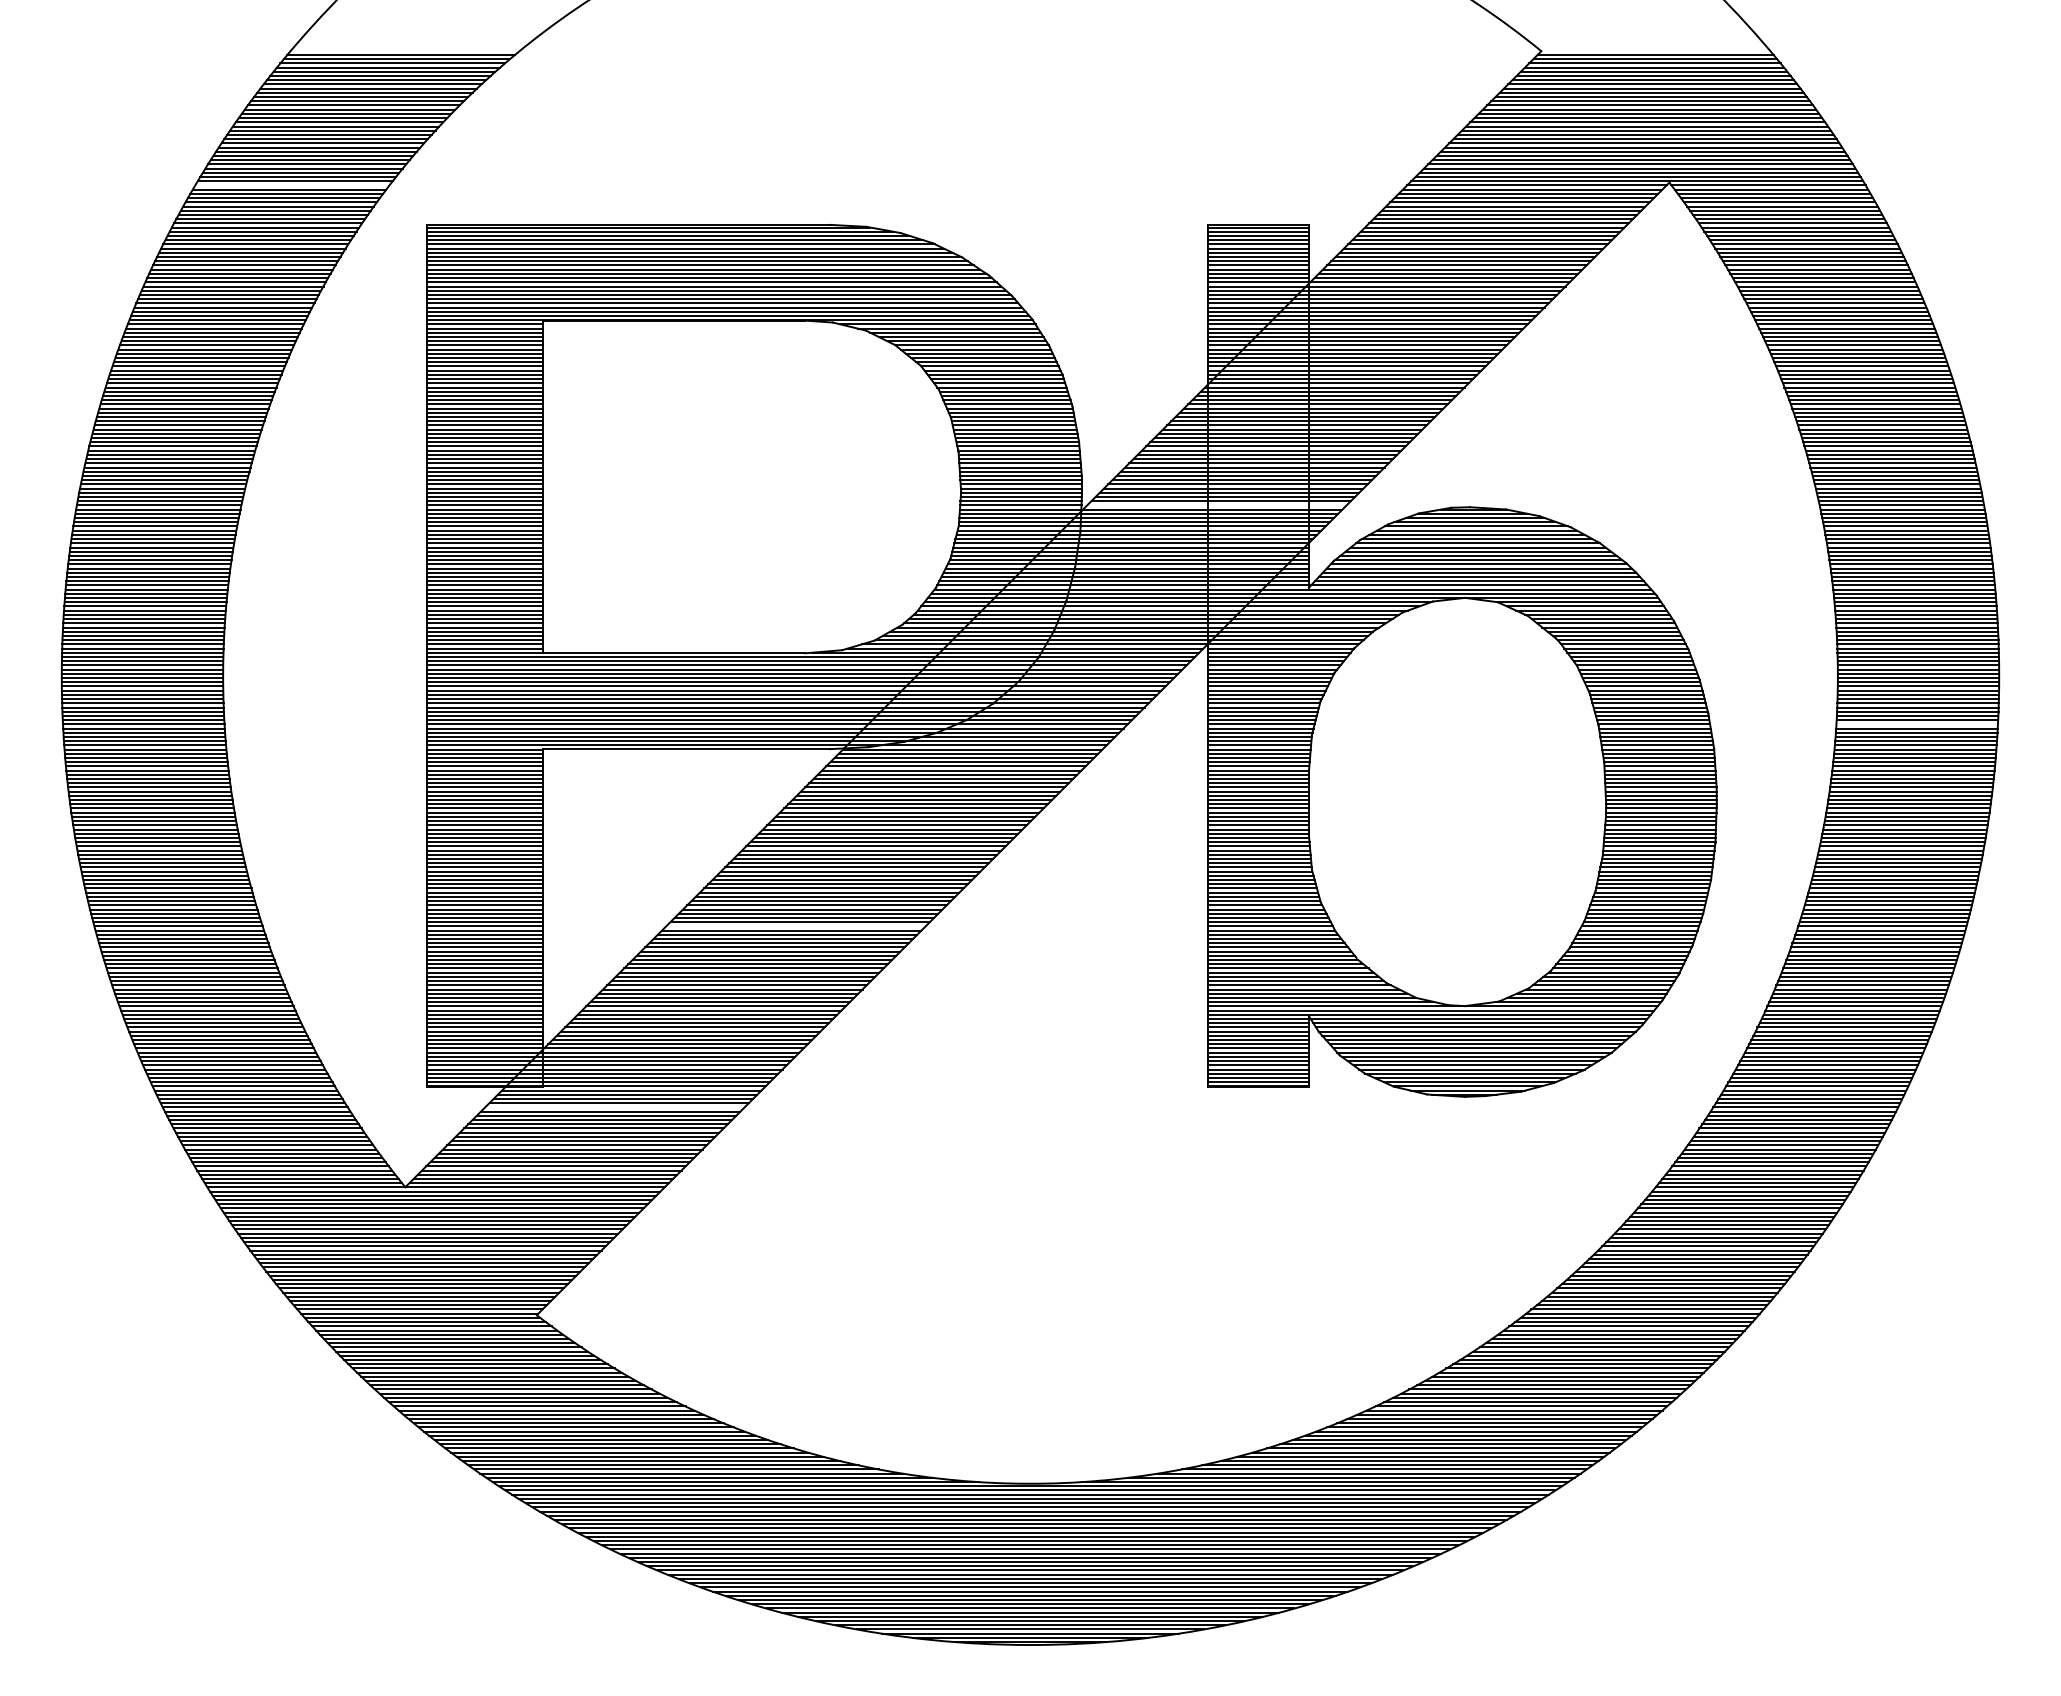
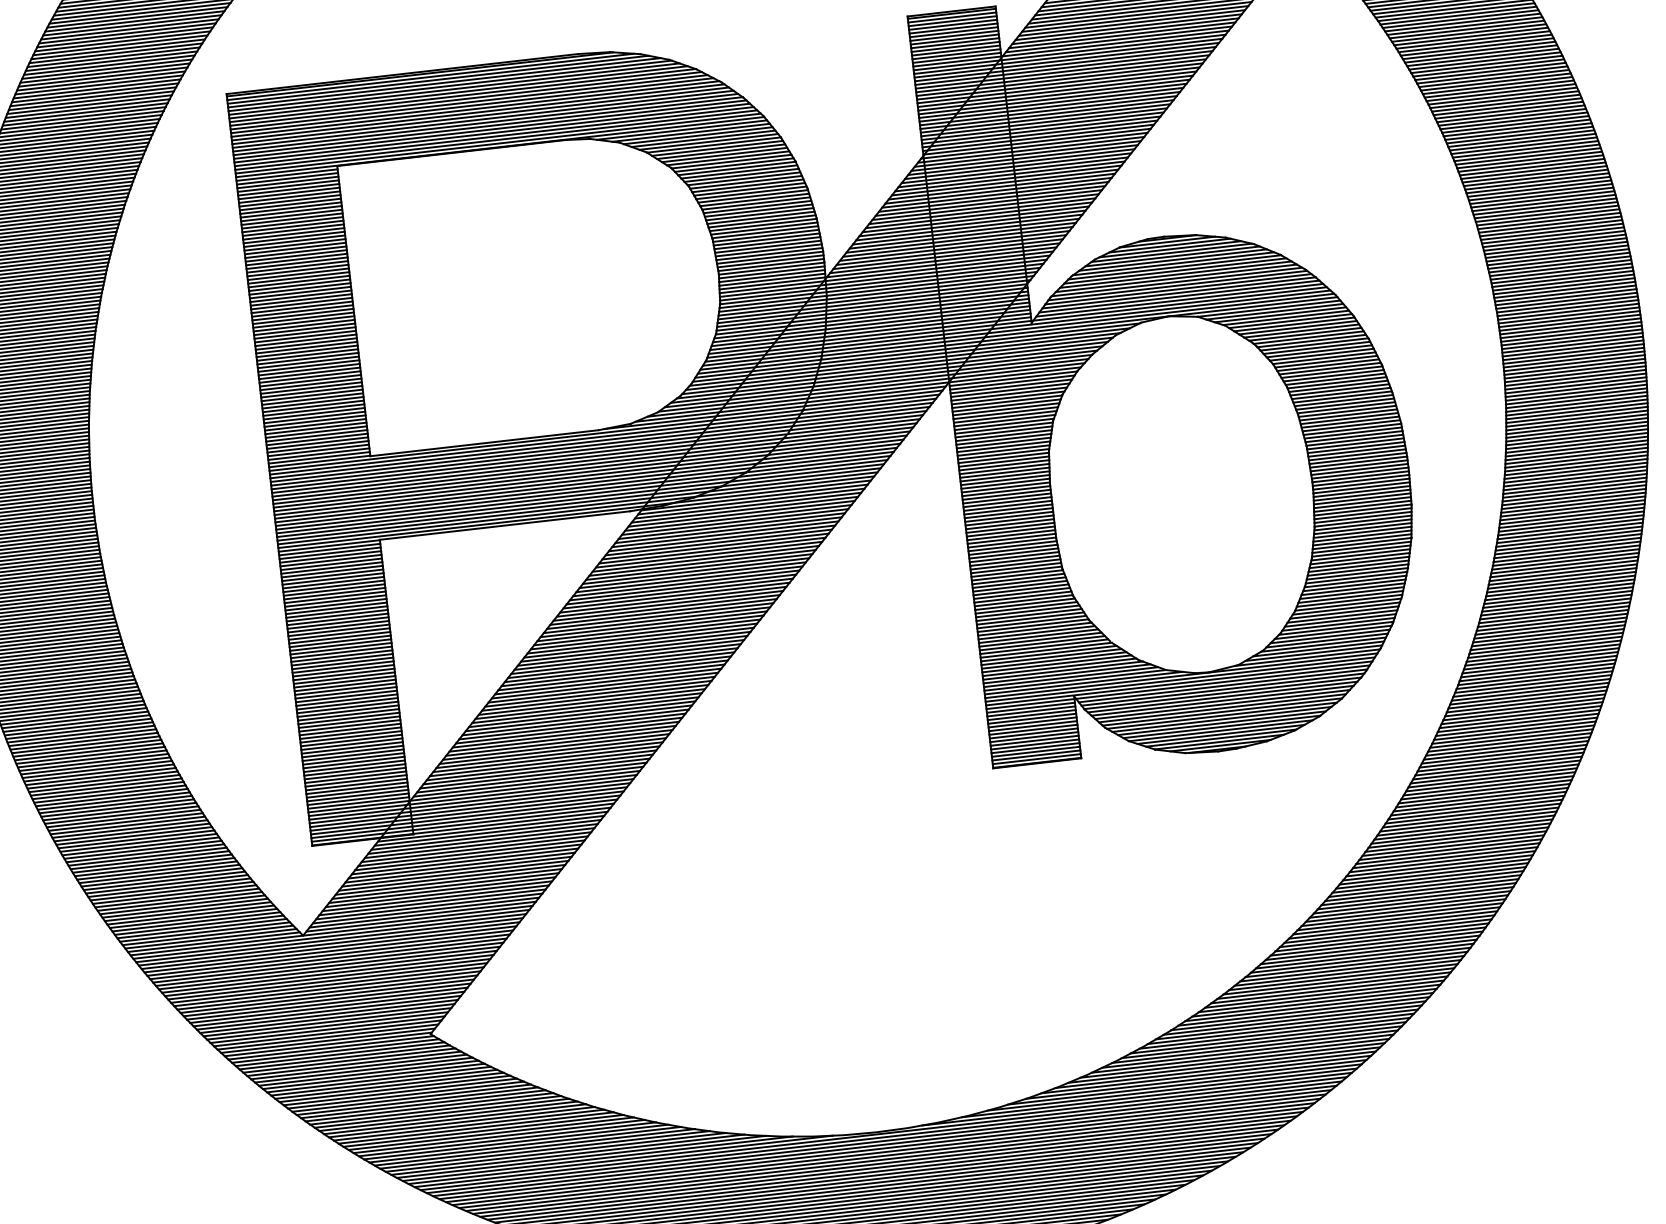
line: (292, 185) -> (105, 73), added
line: (1216, 505) -> (942, 260), added
line: (1917, 724) -> (1576, 381), added
line: (795, 926) -> (617, 669), added
line: (614, 1107) -> (477, 845), added

